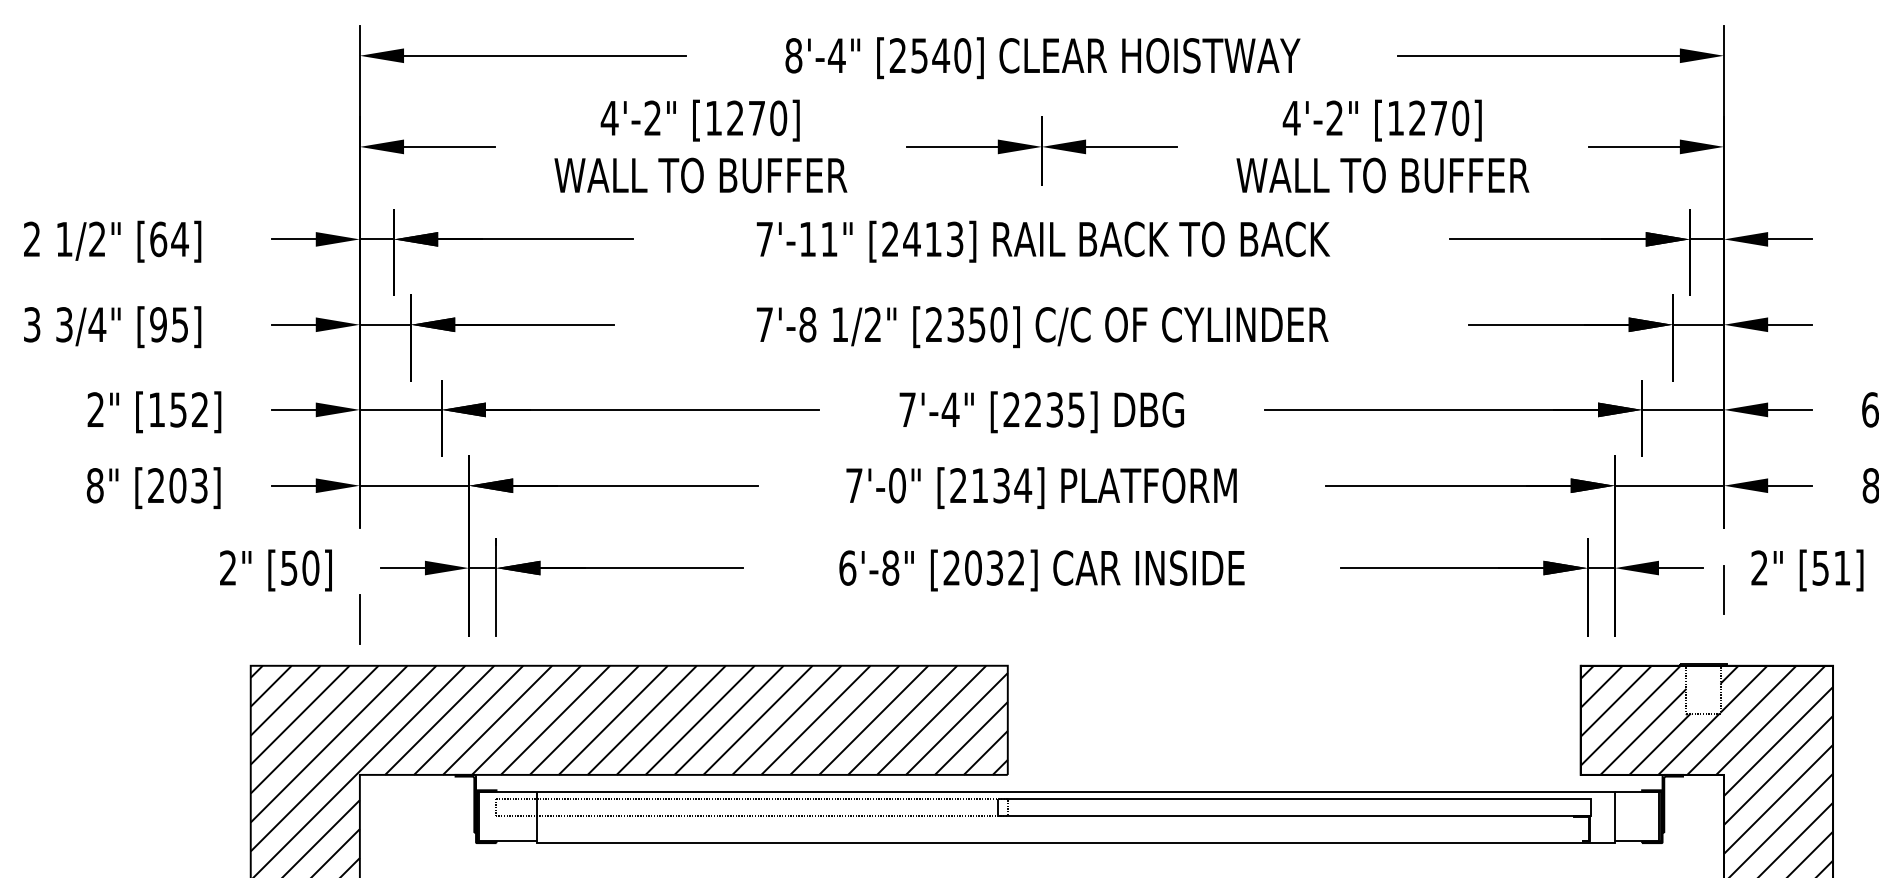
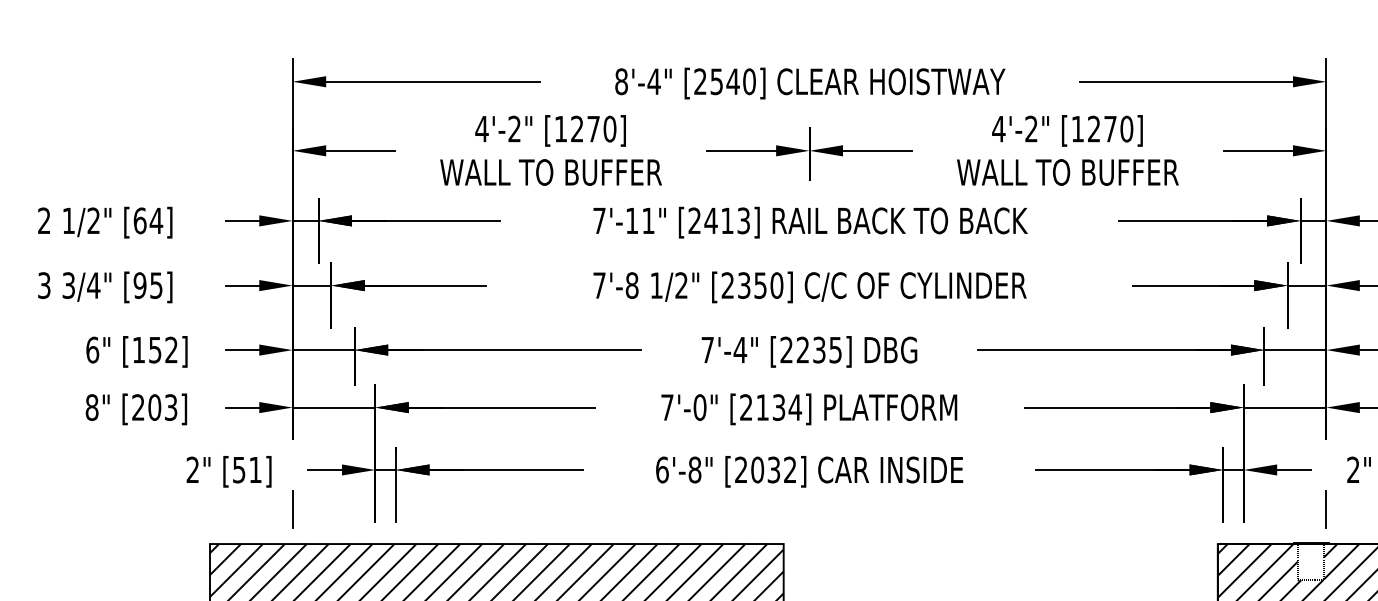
text: (95, 409) -> (92, 349), 2" -> 6"
text: (310, 567) -> (255, 469), [50] -> [51]
line: (1723, 589) -> (1326, 508), moved

